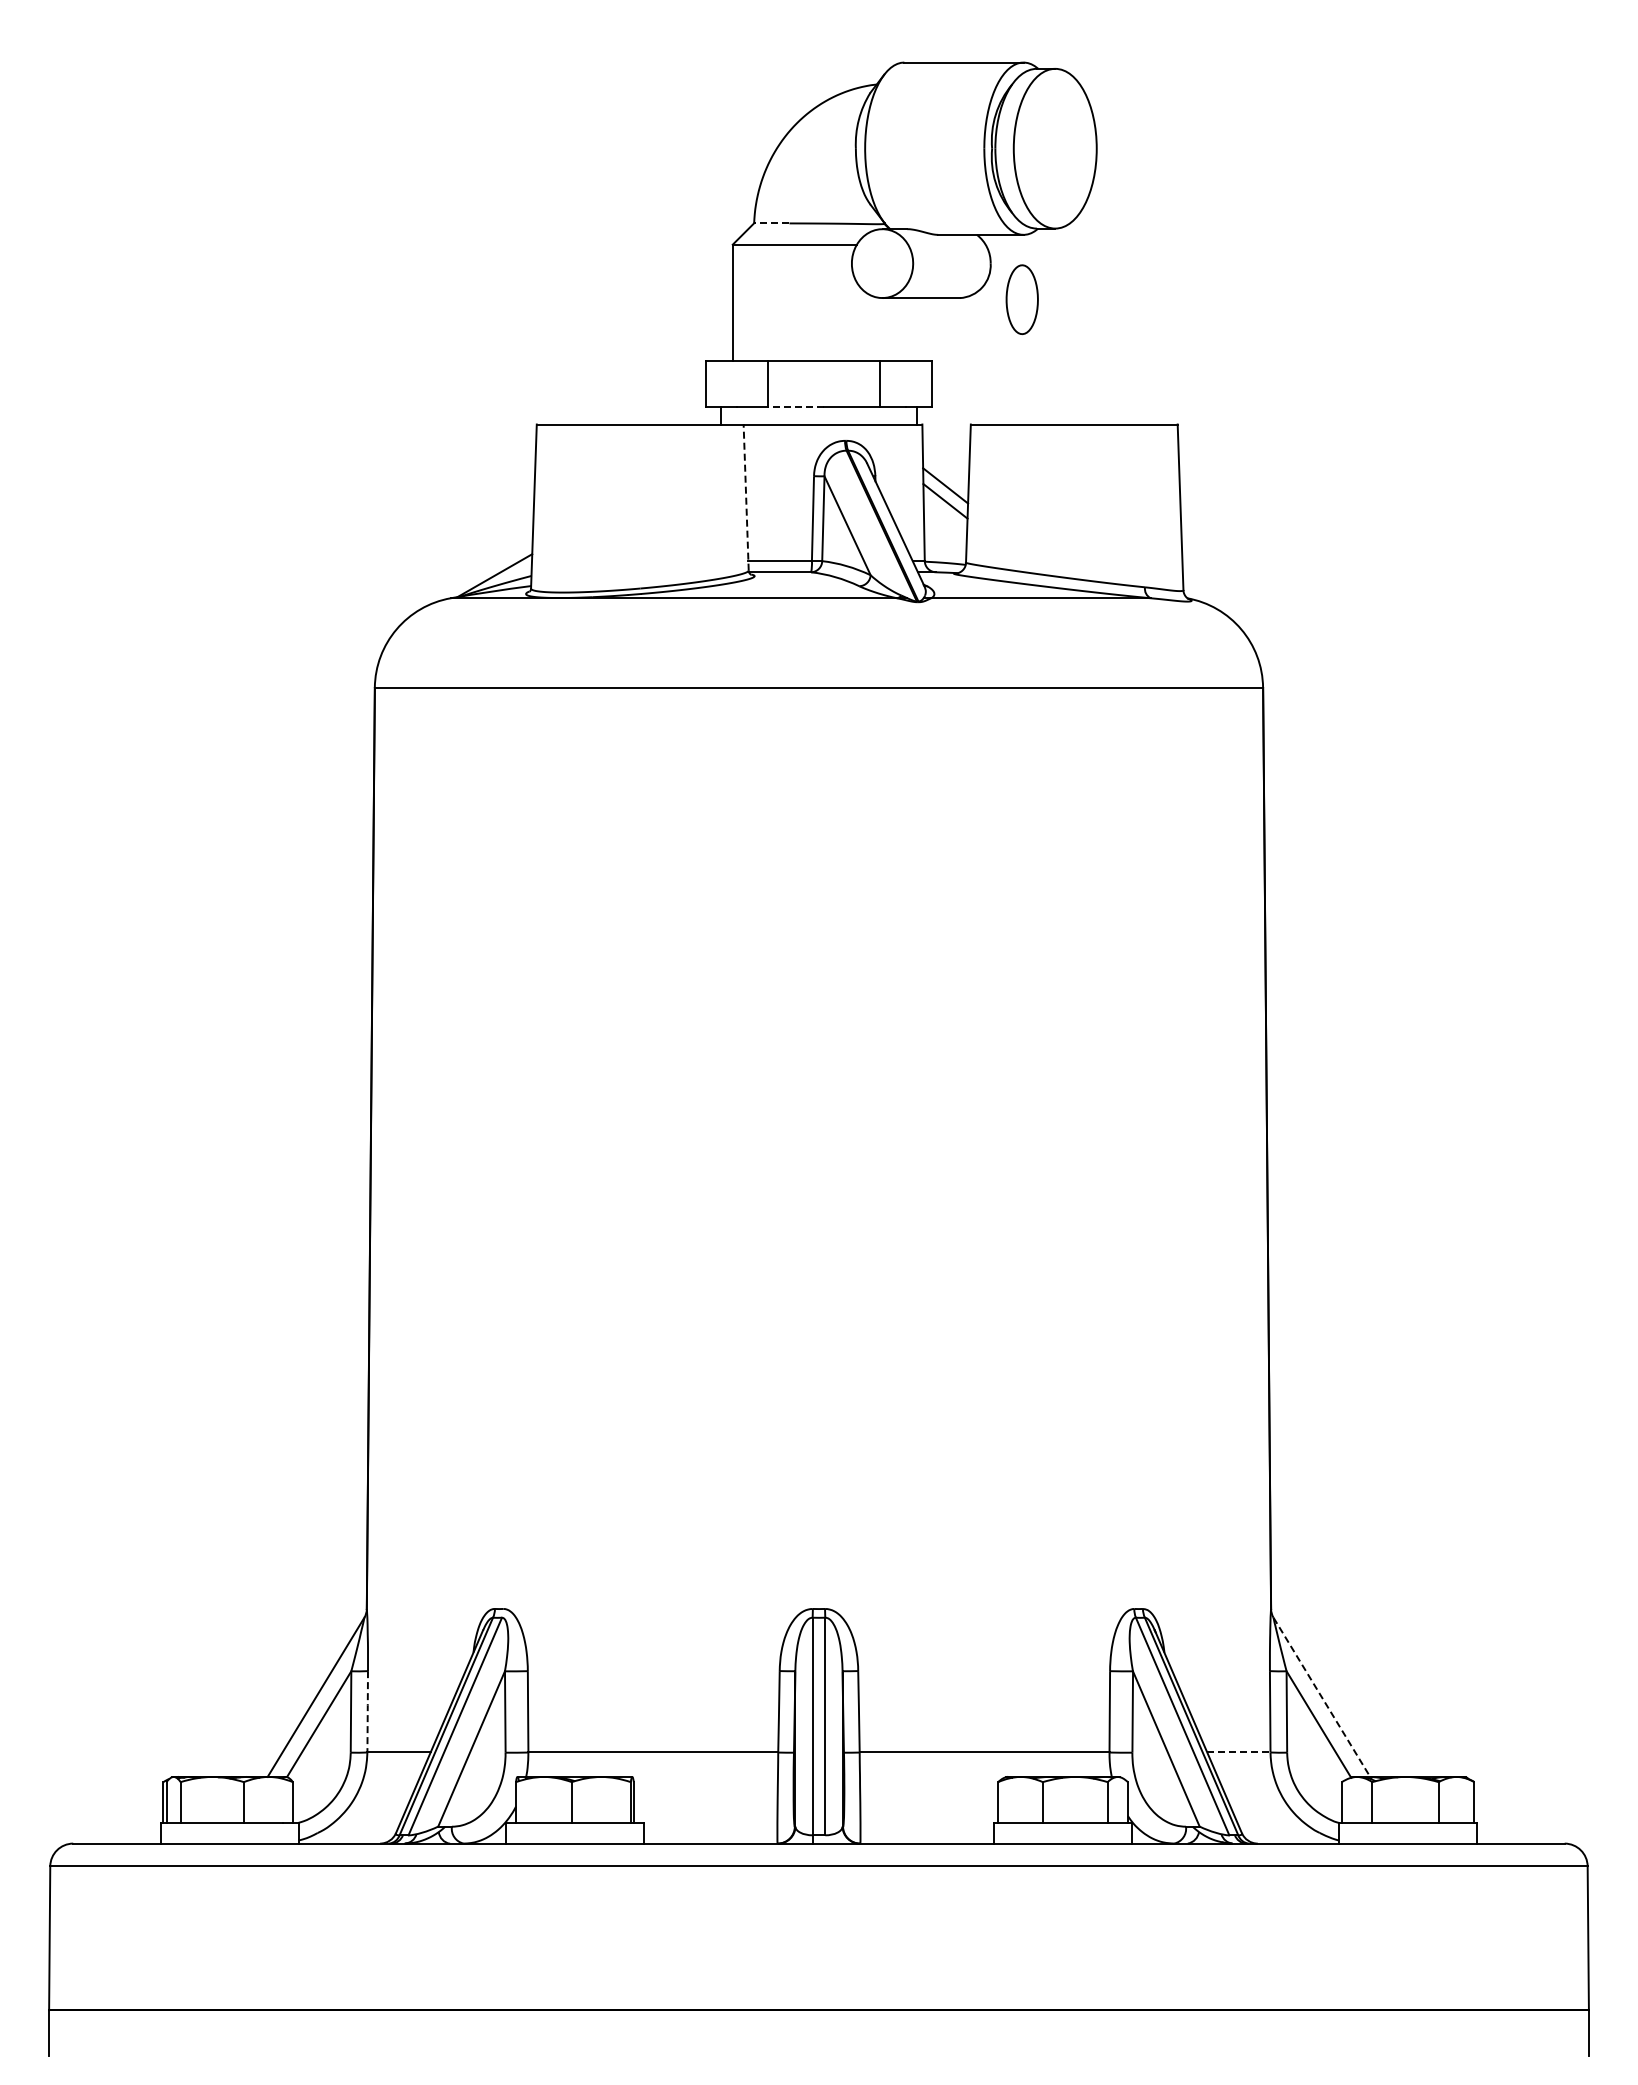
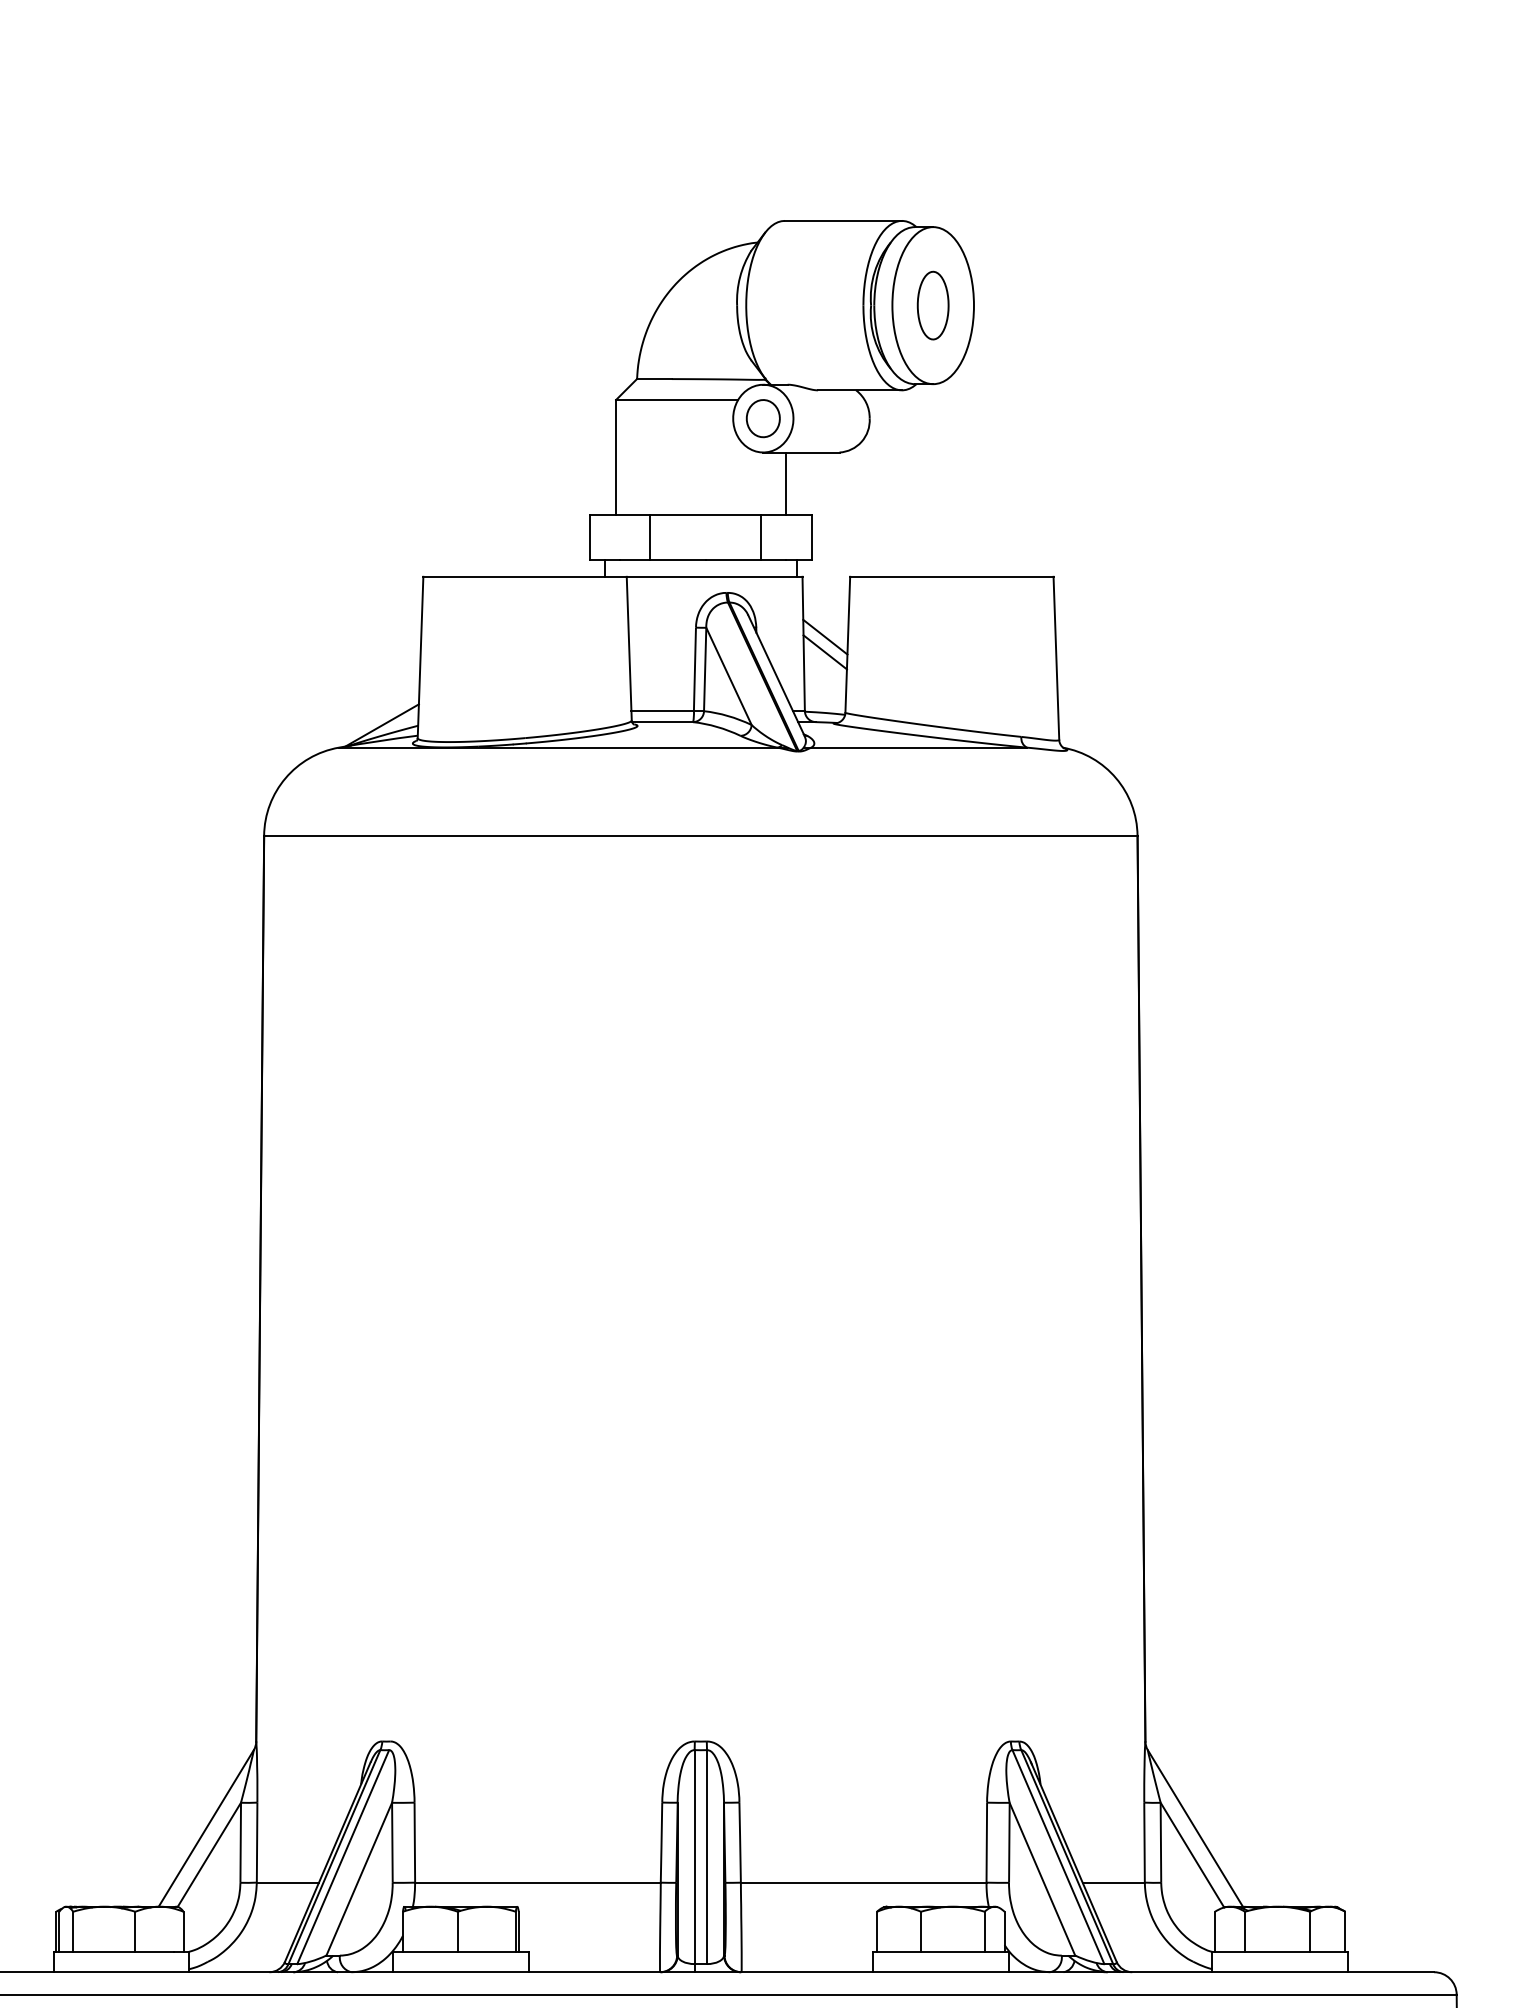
line: (771, 223) -> (654, 379), dashed -> solid
part: (882, 263) -> (763, 418), added
part: (1021, 299) -> (932, 305), moved
line: (905, 329) -> (785, 483), added
line: (795, 407) -> (677, 560), dashed -> solid
line: (746, 497) -> (629, 648), dashed -> solid
line: (1322, 1698) -> (1195, 1829), dashed -> solid
line: (367, 1711) -> (256, 1842), dashed -> solid
line: (1238, 1752) -> (1113, 1882), dashed -> solid

